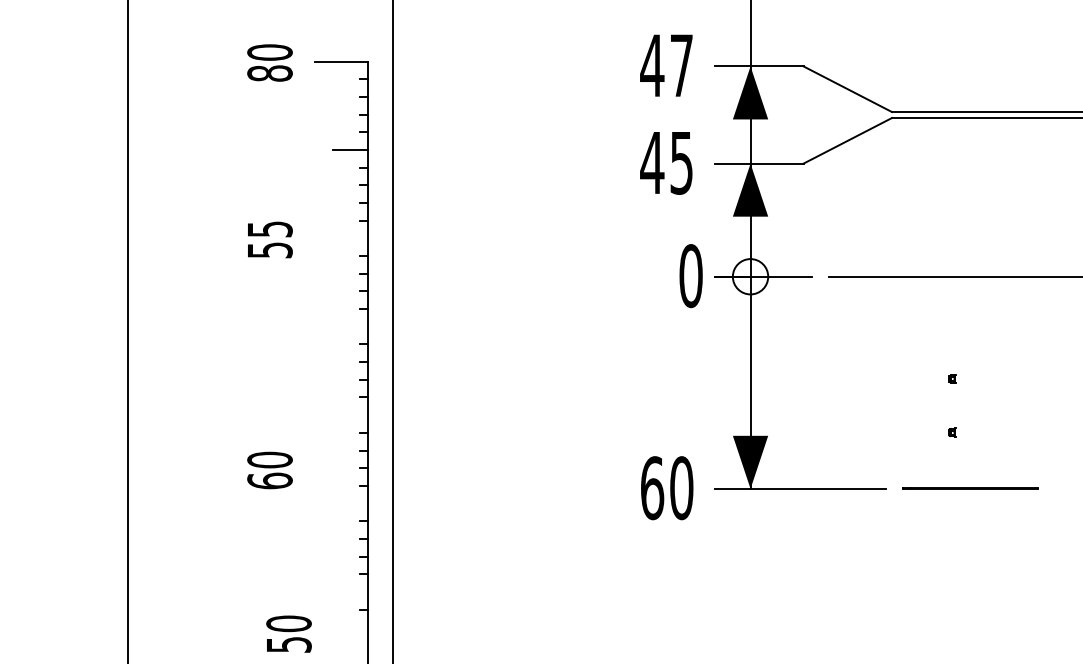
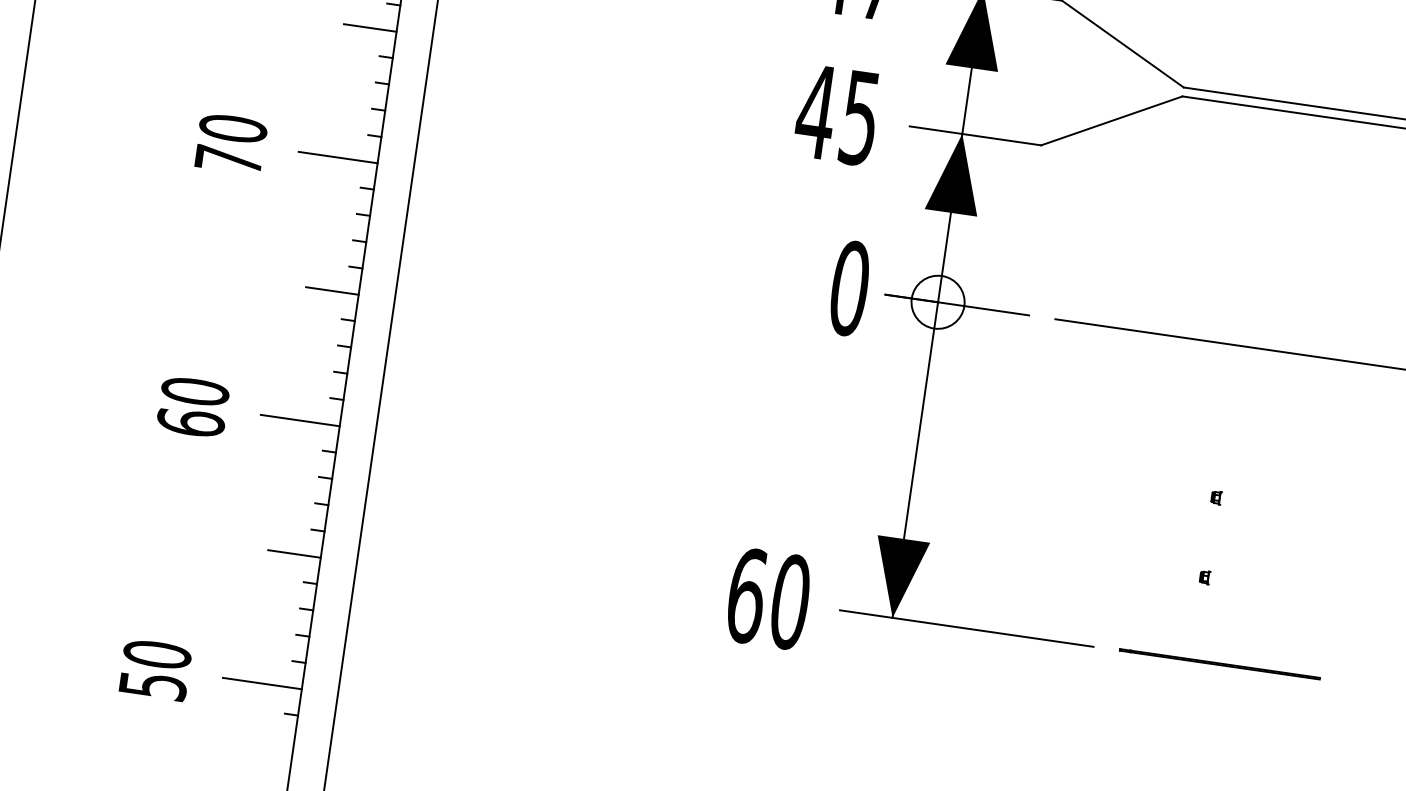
line: (341, 238) -> (337, 157), added
text: (269, 239) -> (230, 143), 55 -> 70
line: (350, 326) -> (332, 290), added
line: (341, 415) -> (299, 421), added
text: (269, 470) -> (192, 407), moved
line: (350, 503) -> (294, 553), added
line: (341, 591) -> (261, 682), added
text: (288, 633) -> (154, 668), moved

